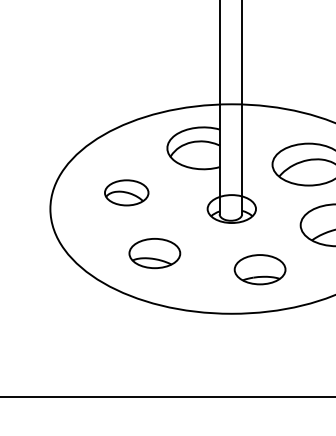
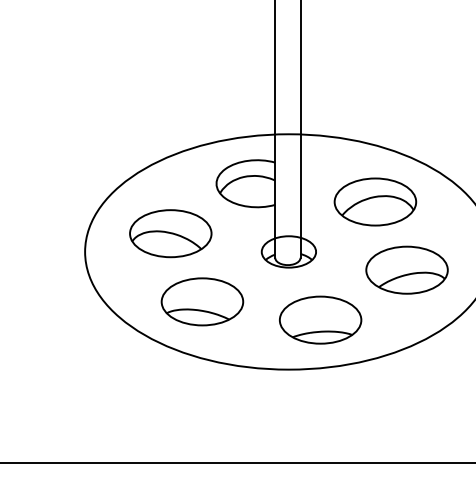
part: (126, 192) -> (170, 233), size x1.67
part: (154, 253) -> (202, 301), size x1.43
part: (259, 269) -> (320, 319), size x1.43

